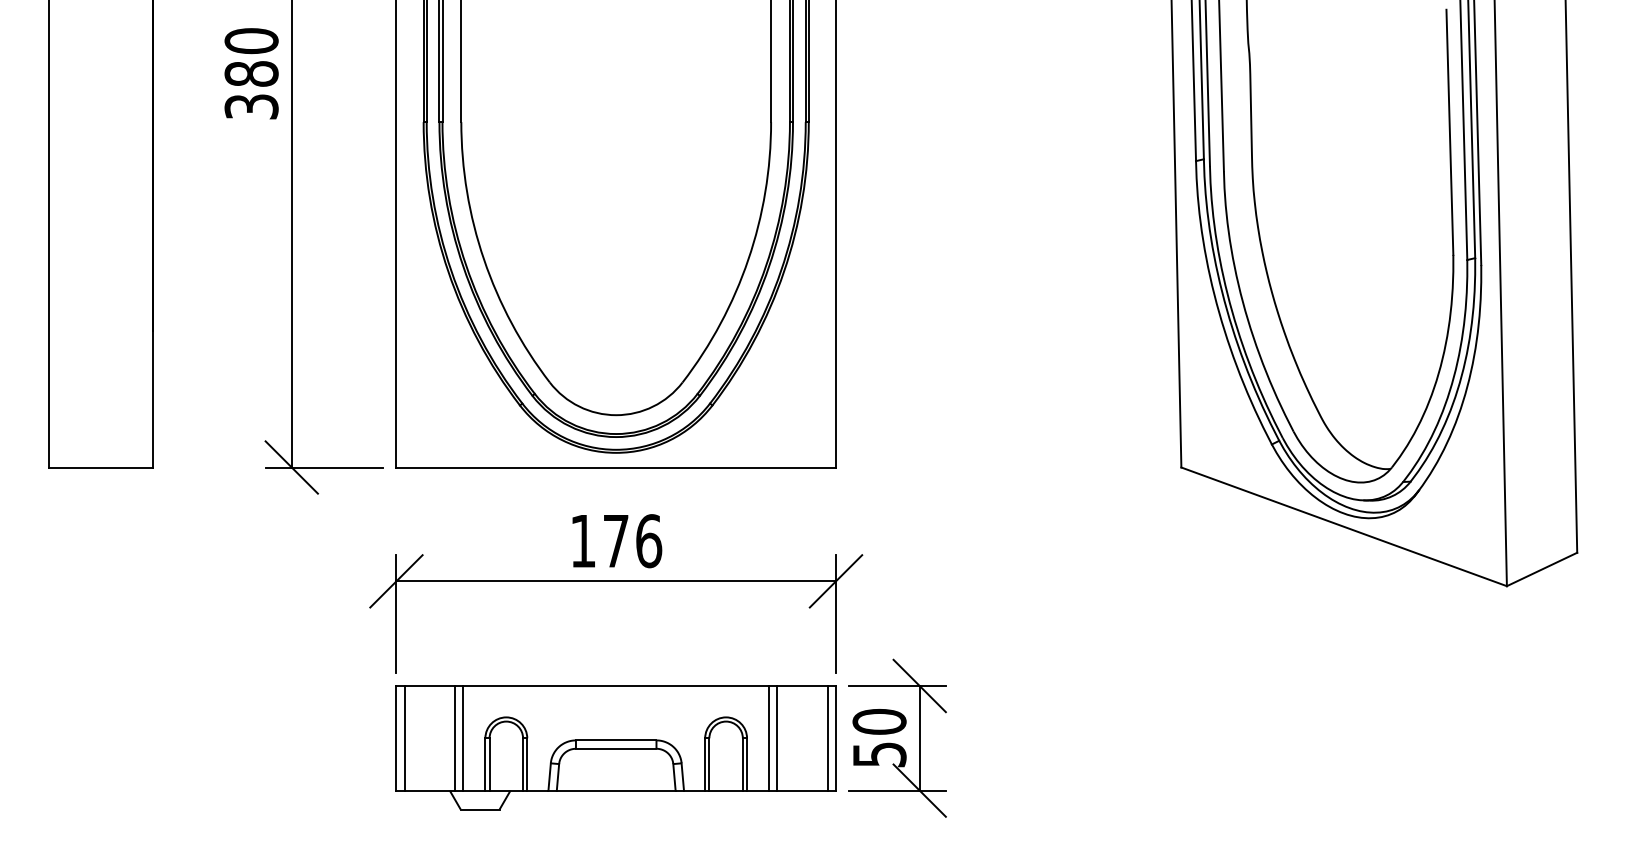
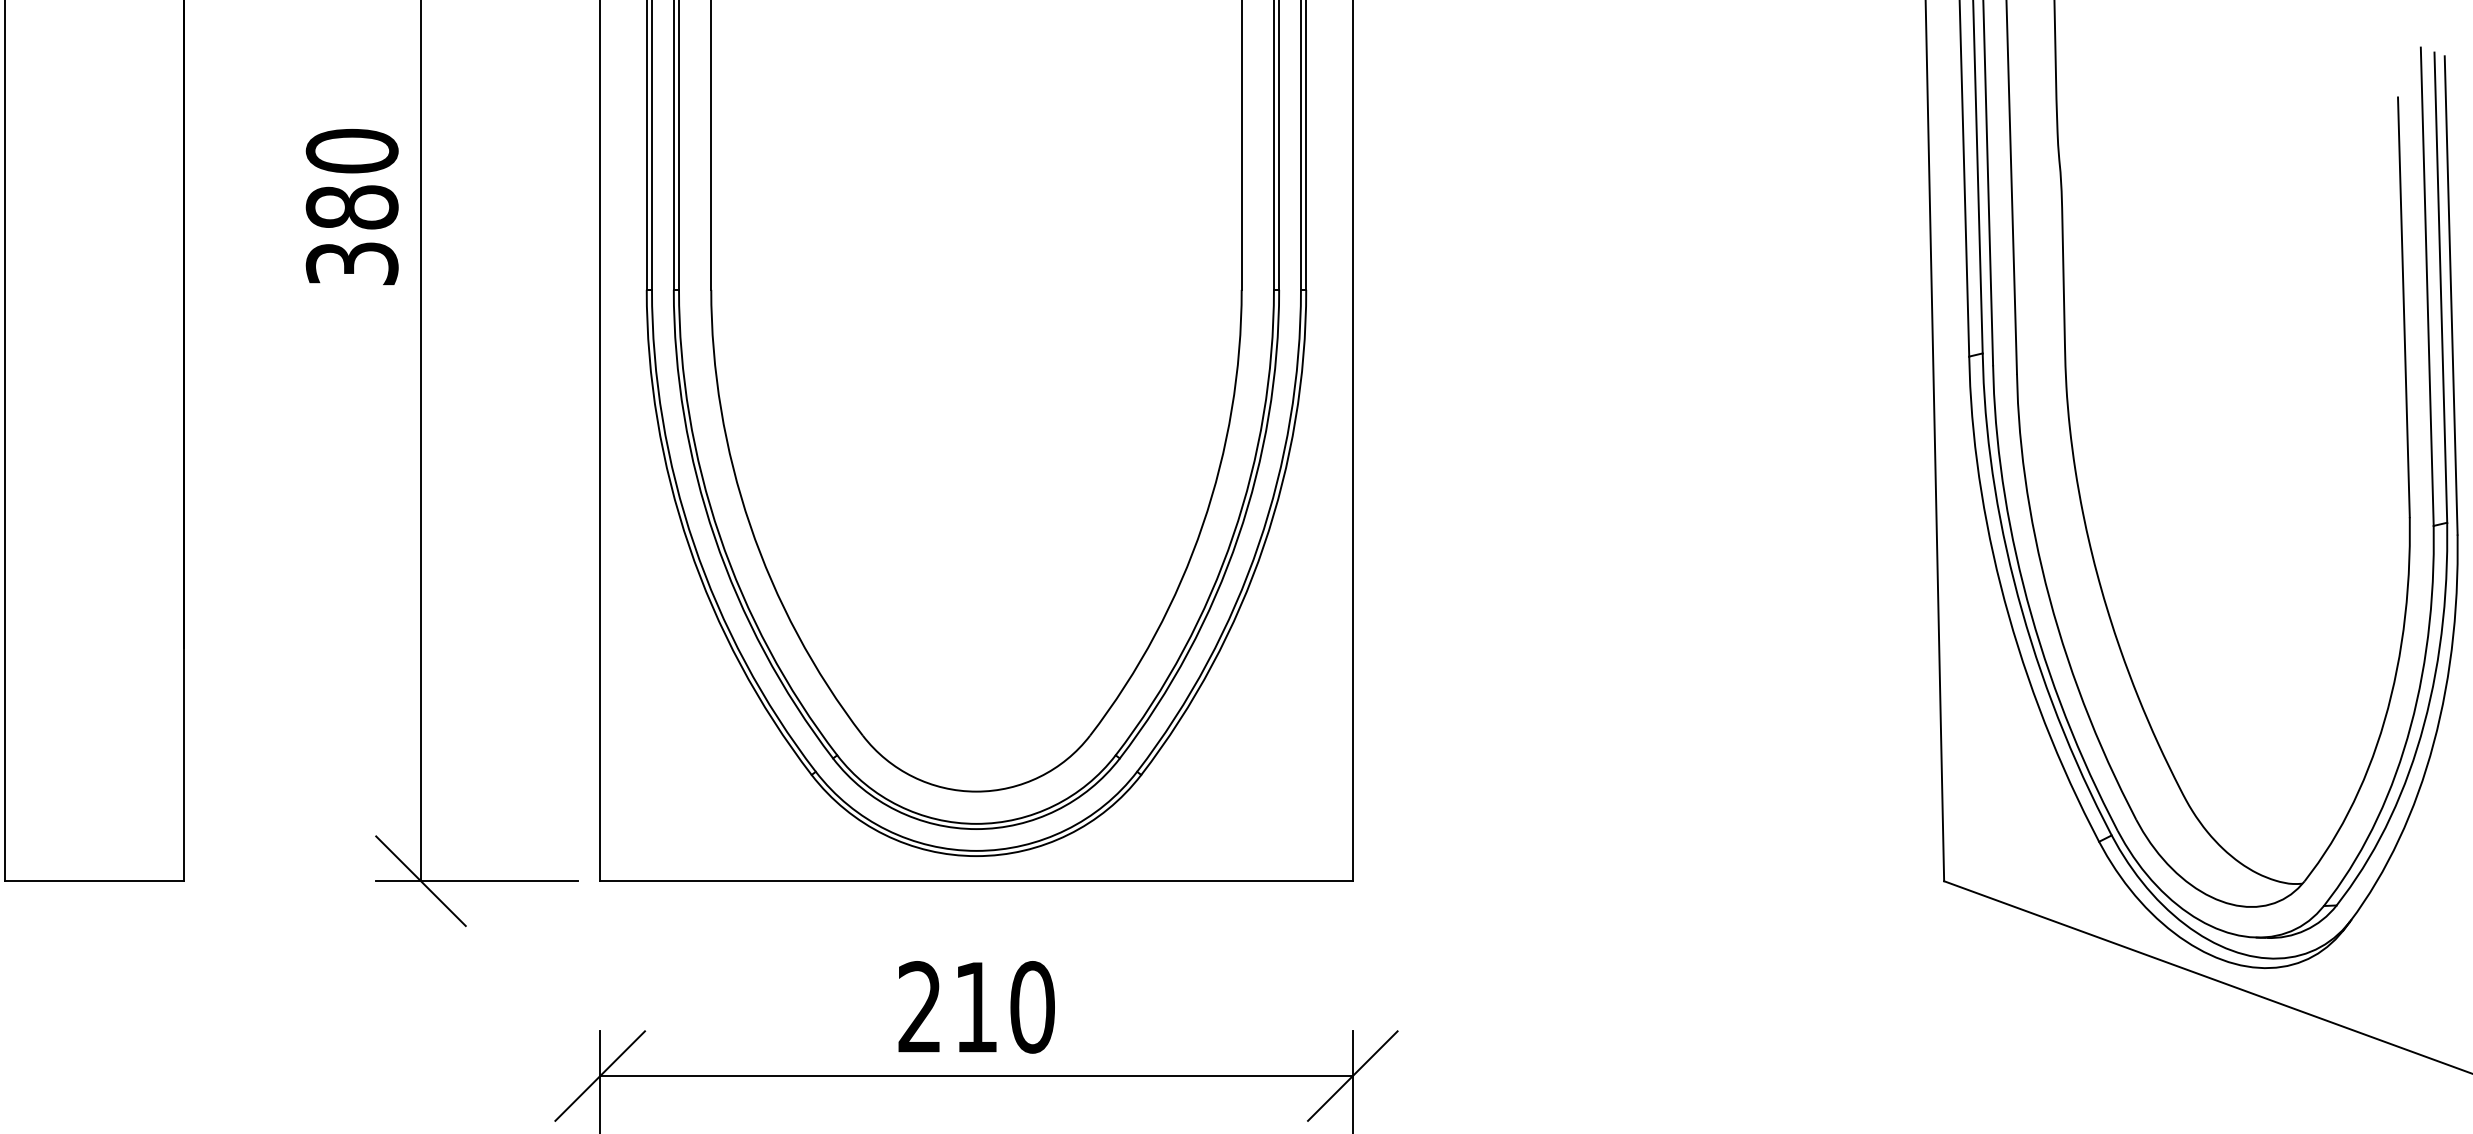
text: (616, 541) -> (976, 1007), 176 -> 210

